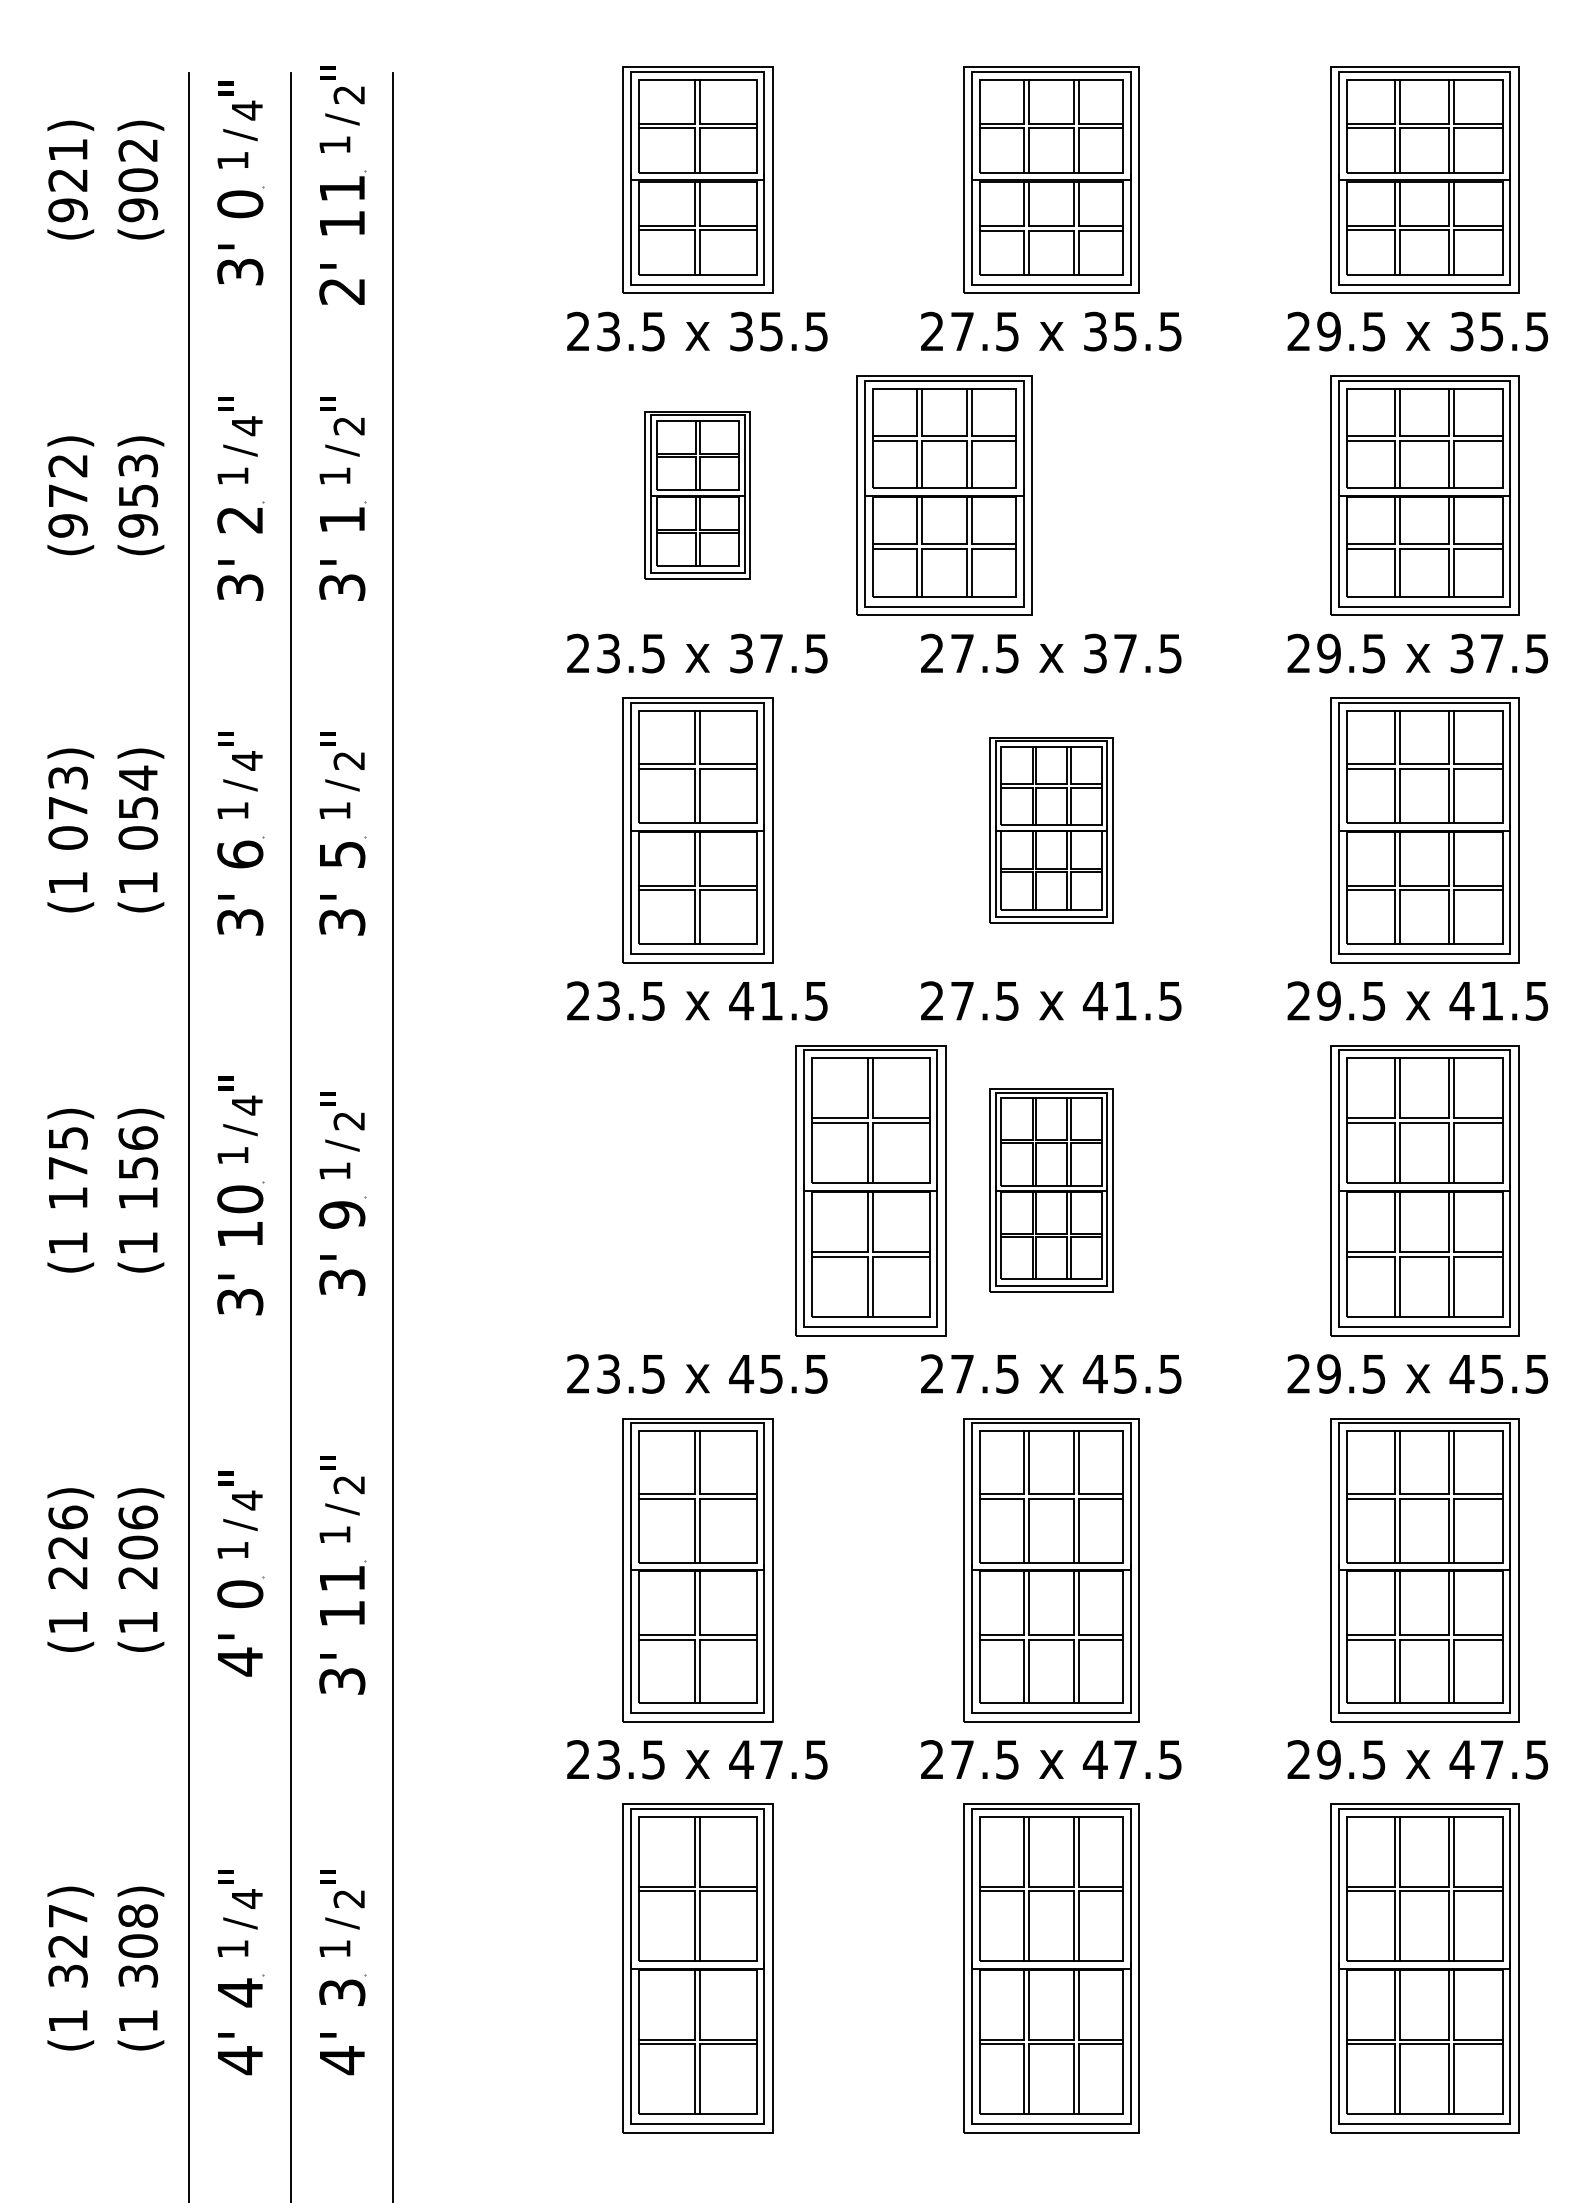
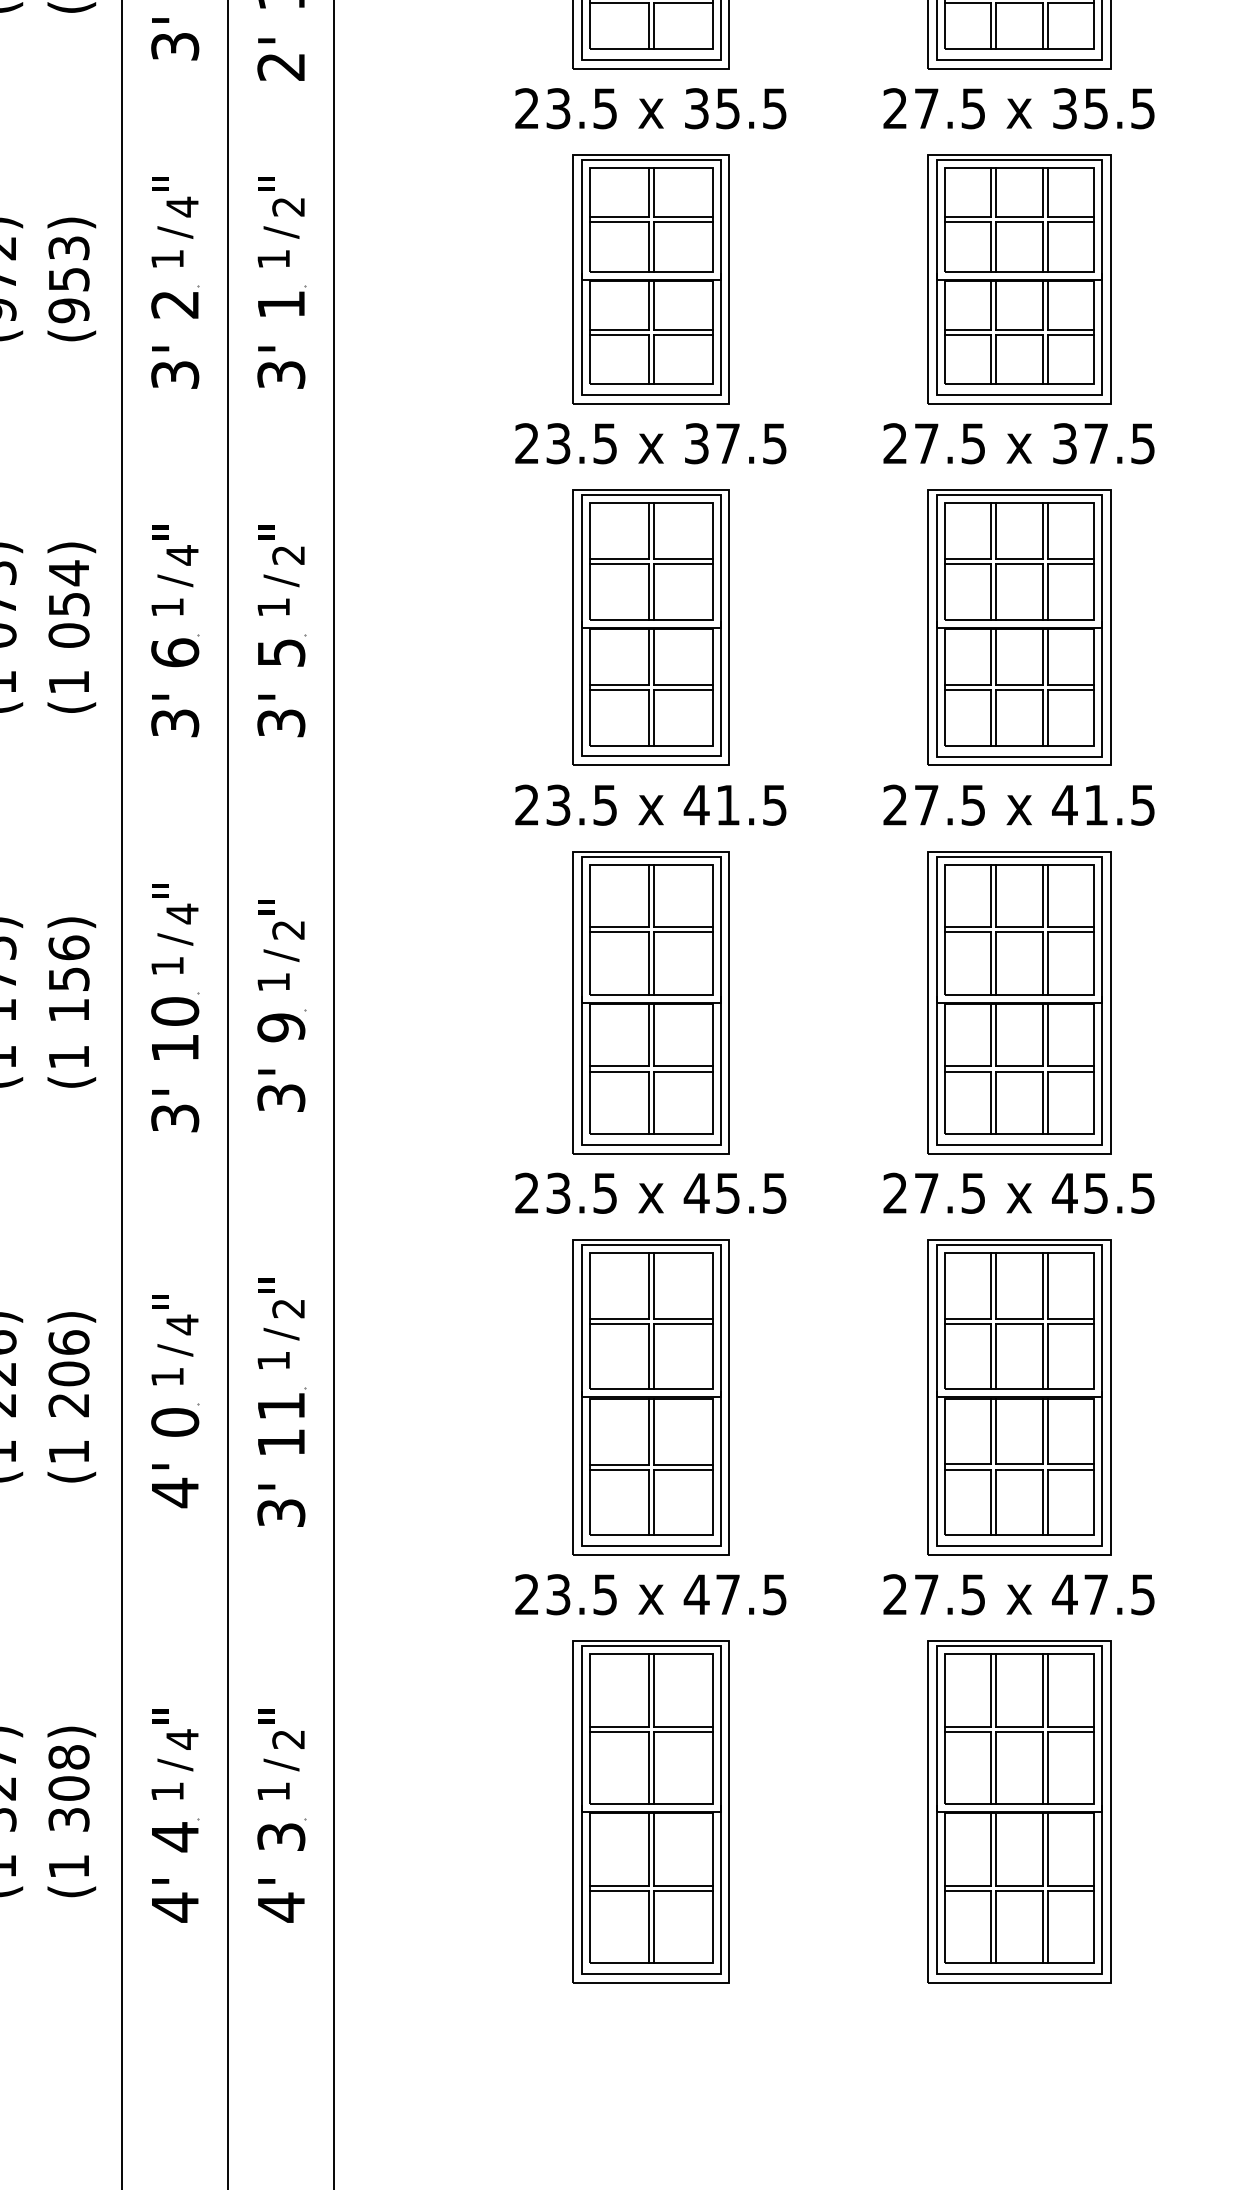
part: (697, 495) -> (650, 279), size x1.43
part: (944, 495) -> (1019, 279), moved
part: (1051, 830) -> (1019, 627), size x1.43
part: (870, 1190) -> (650, 1002), moved
part: (1051, 1190) -> (1019, 1002), size x1.43

